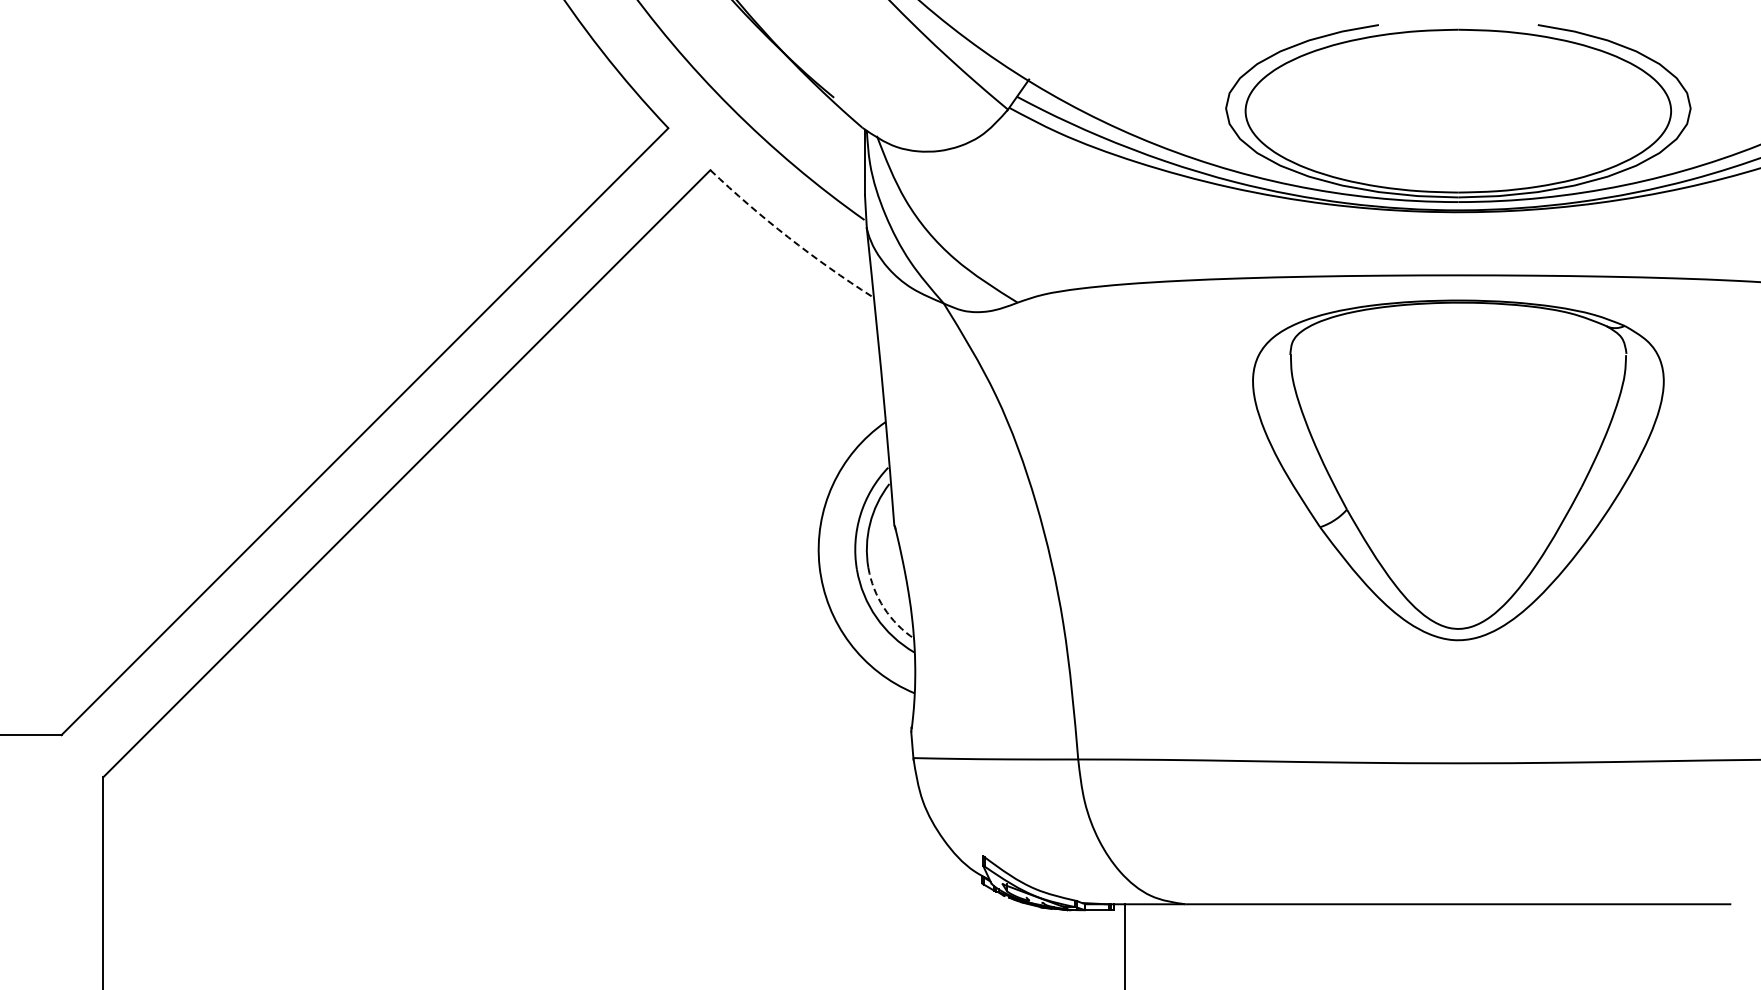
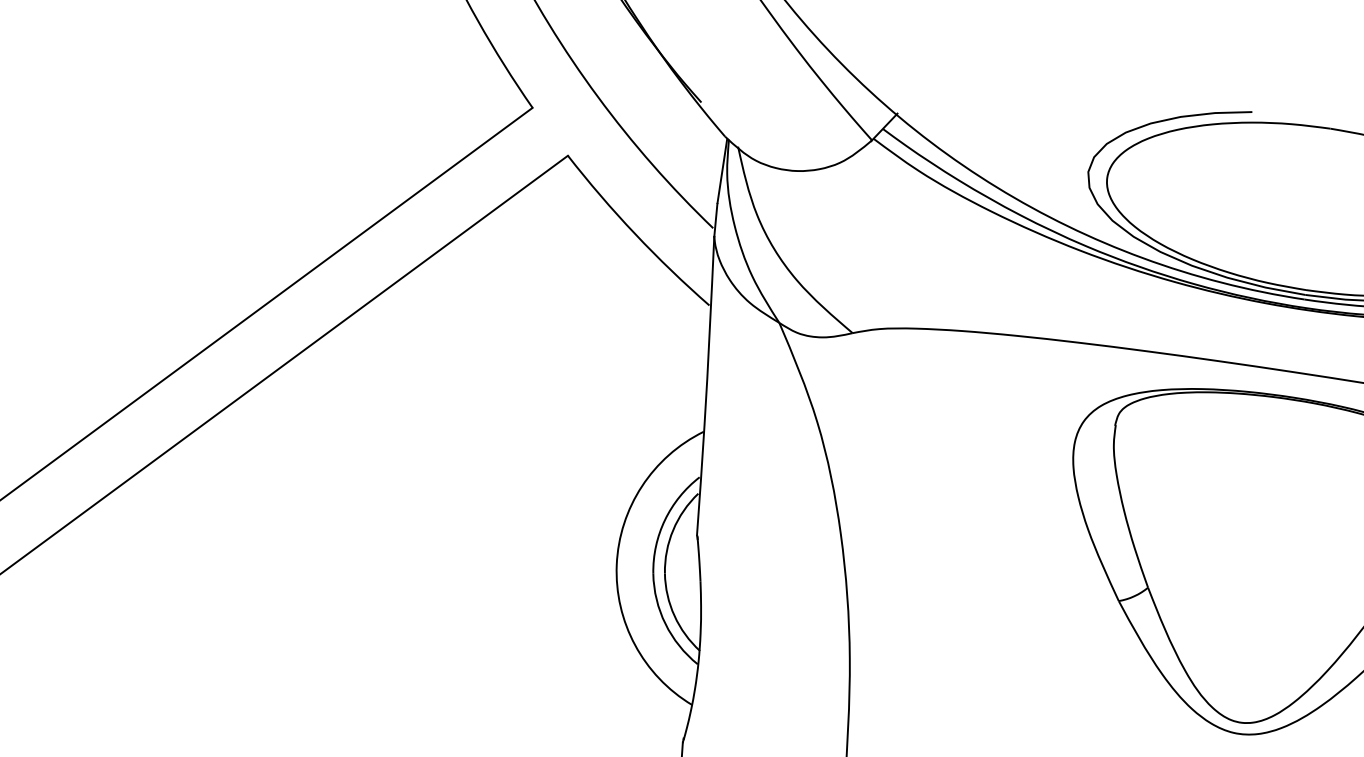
arc: (788, 237) -> (635, 234), dashed -> solid
arc: (884, 608) -> (674, 616), dashed -> solid

